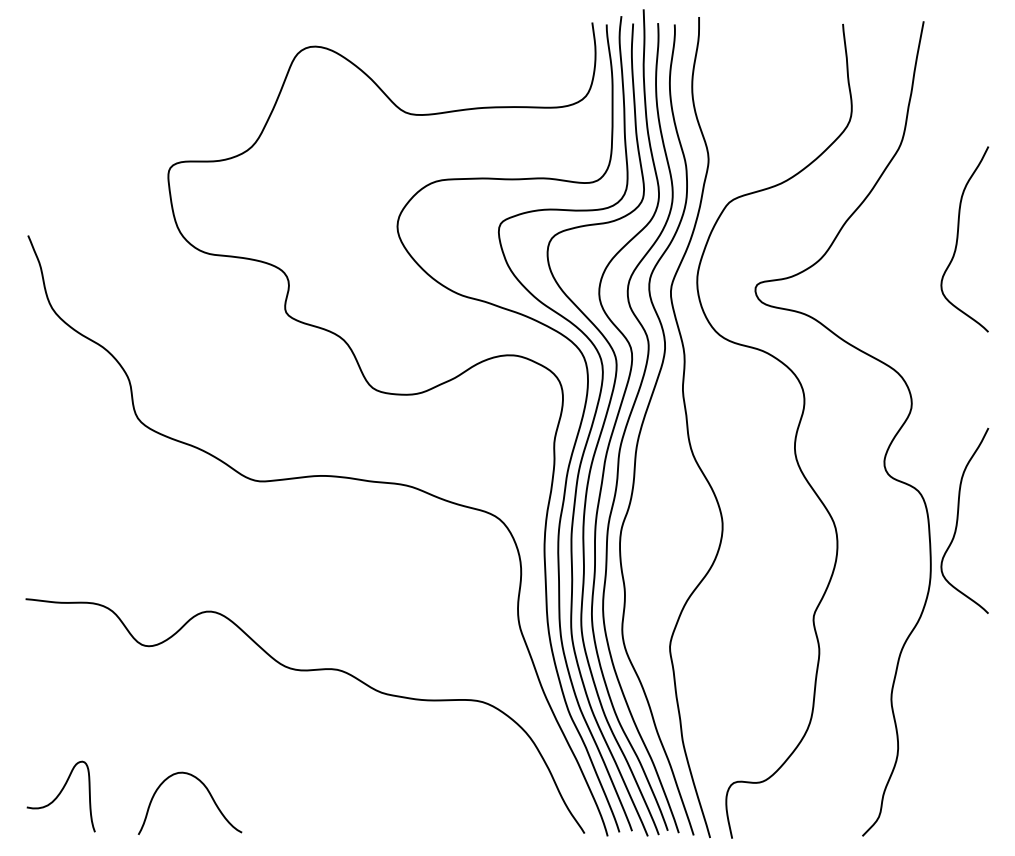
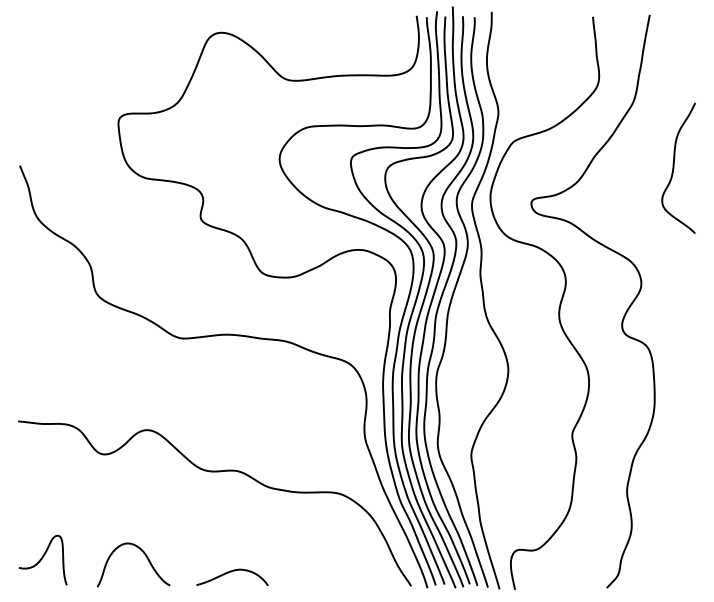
curve: (958, 519) -> (674, 365), removed
curve: (329, 813) -> (231, 572), added

